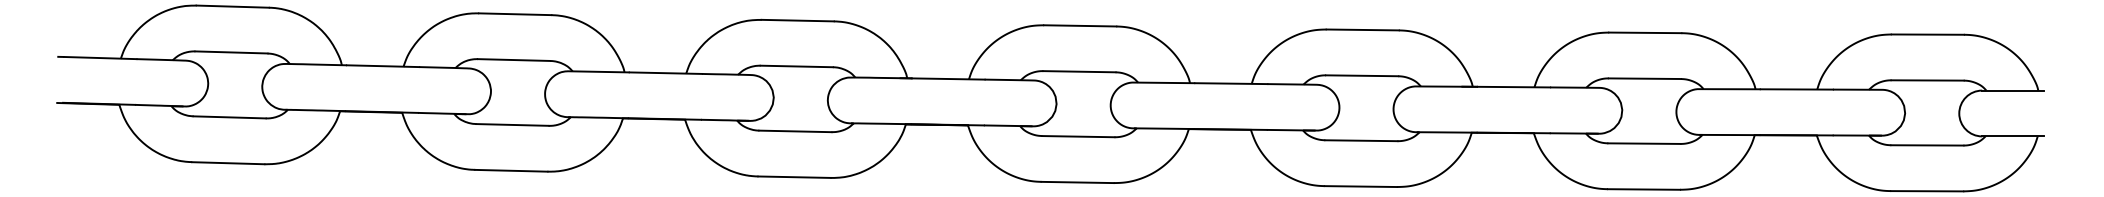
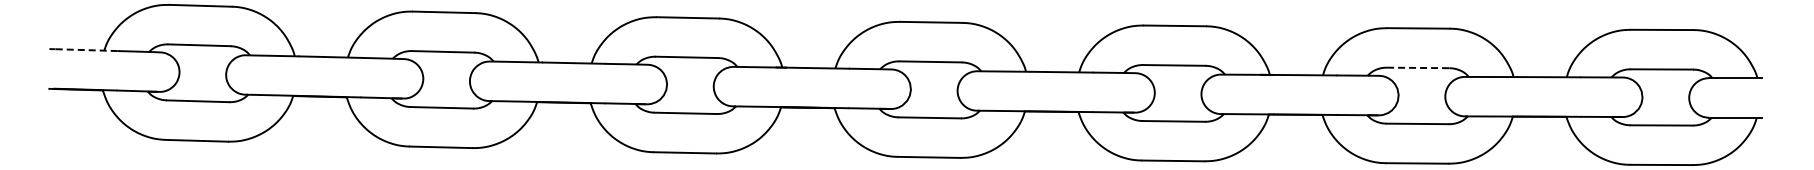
line: (100, 58) -> (86, 50), solid -> dashed
line: (1645, 78) -> (1418, 67), solid -> dashed

